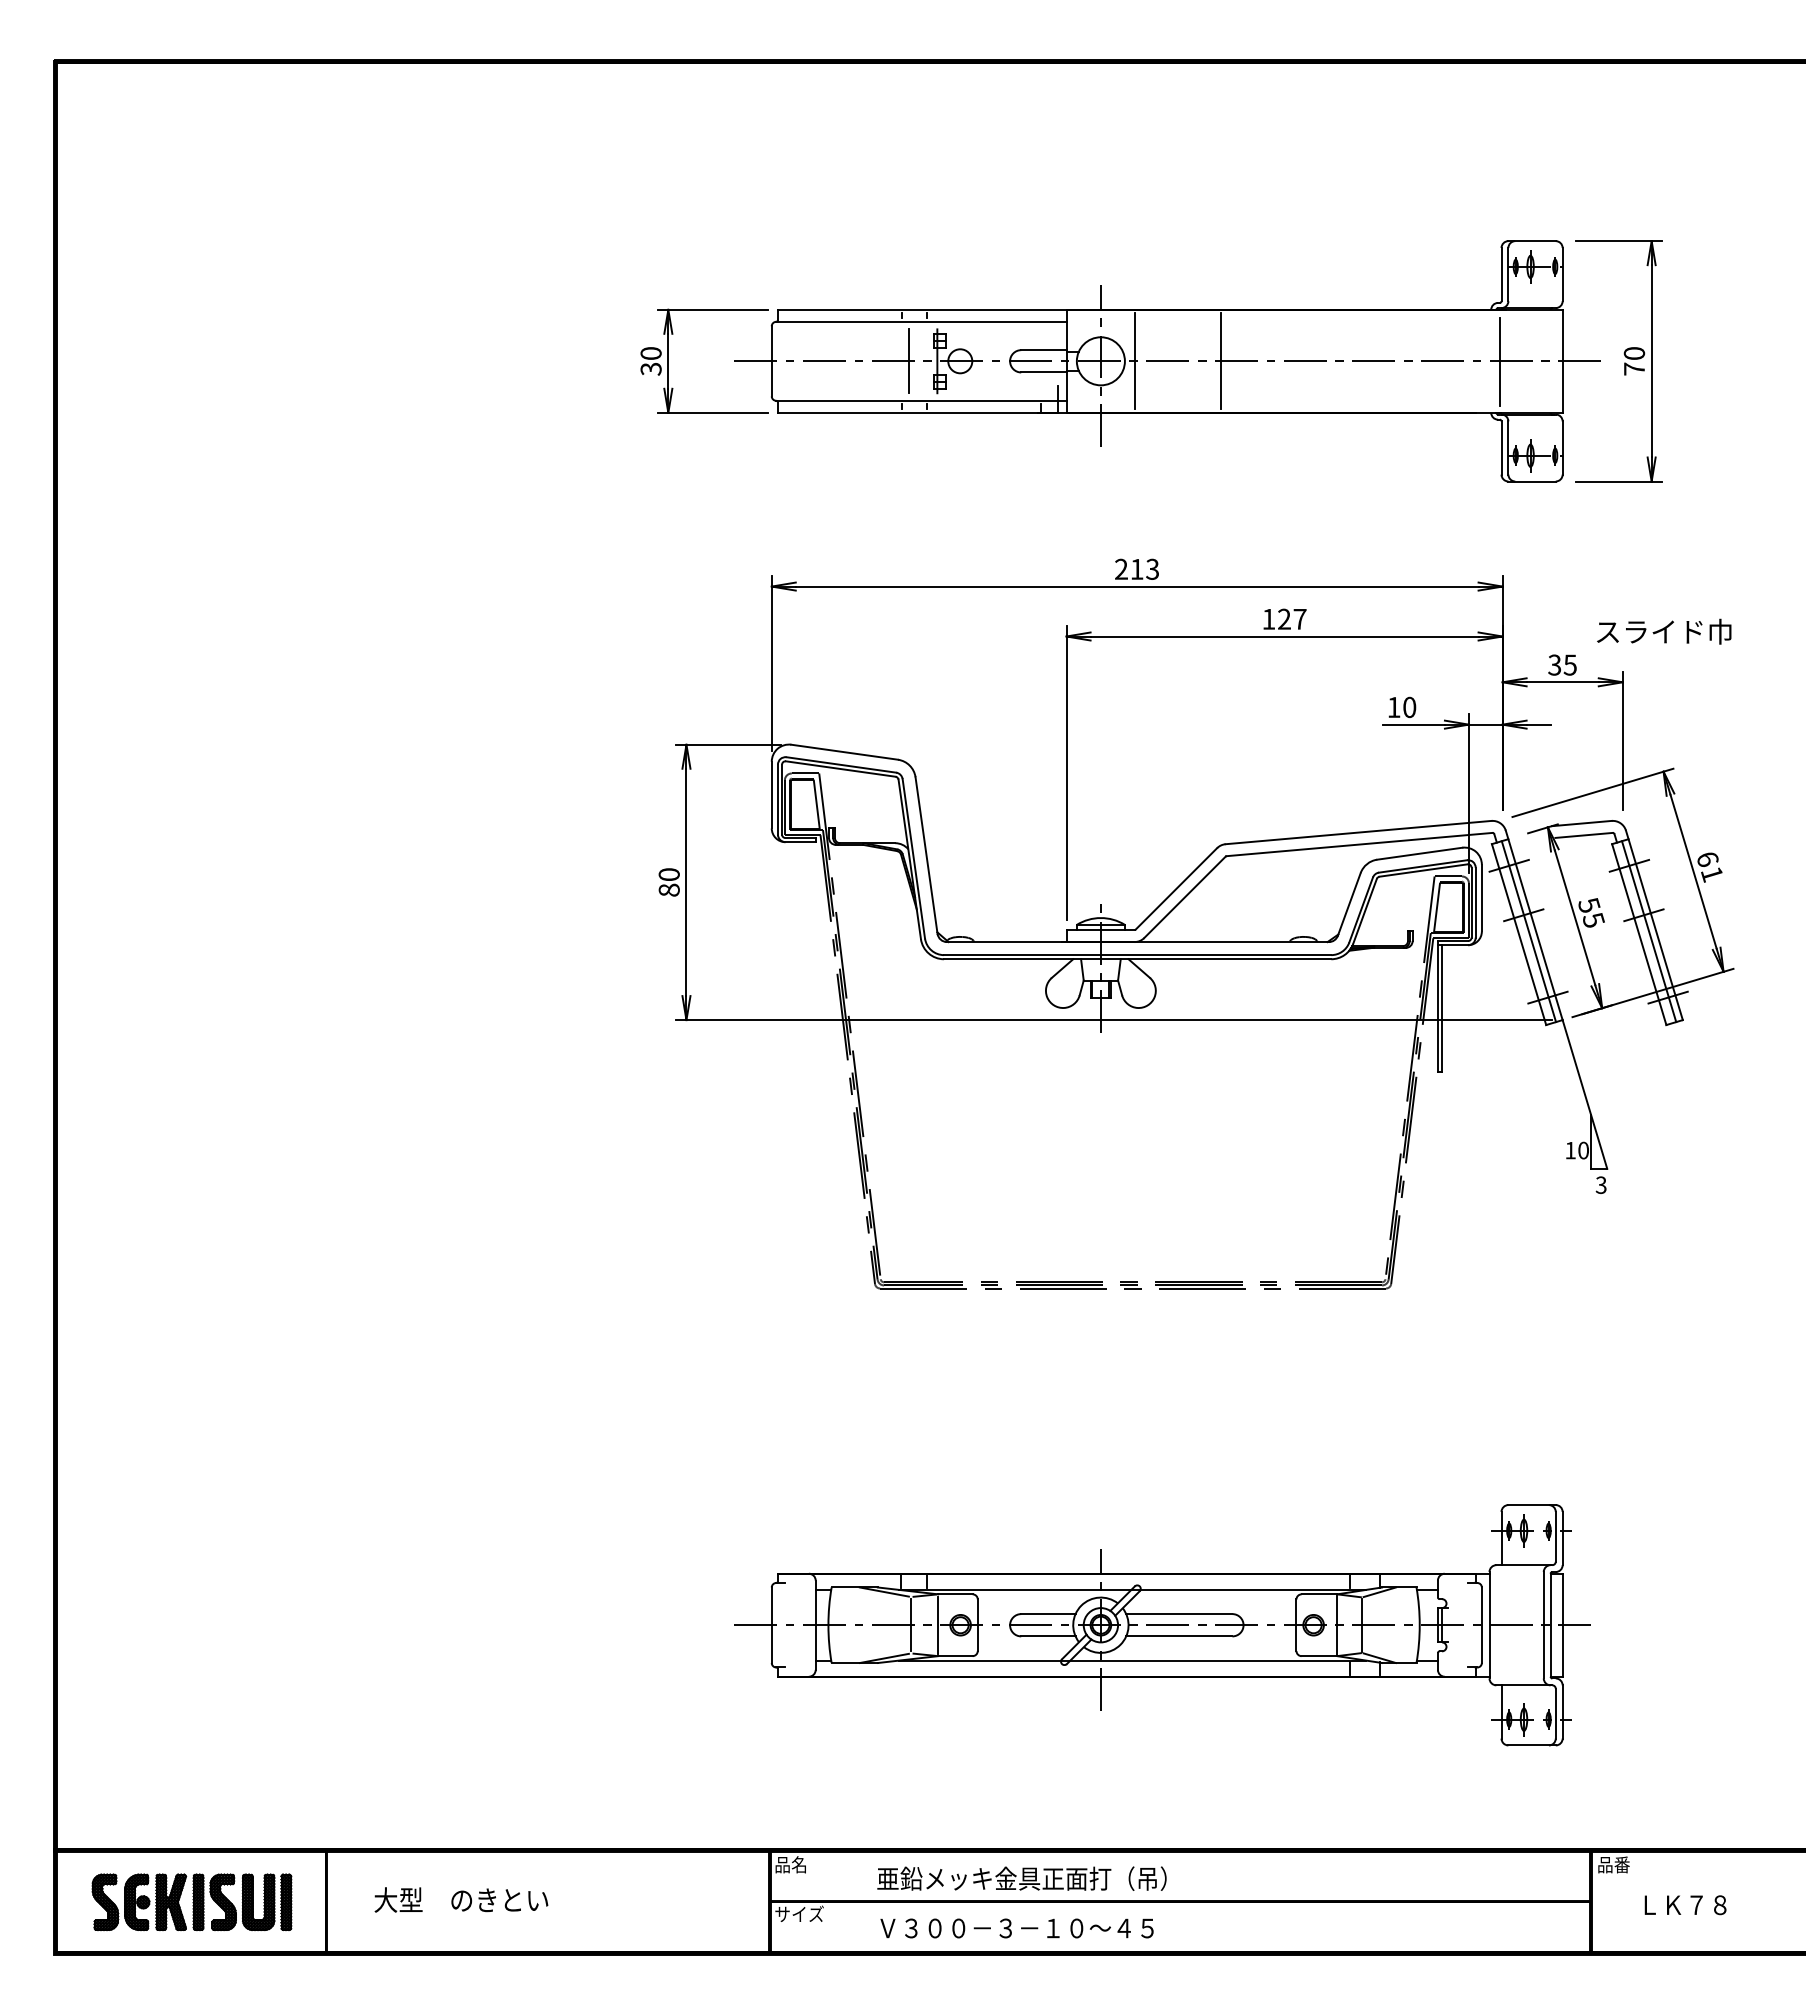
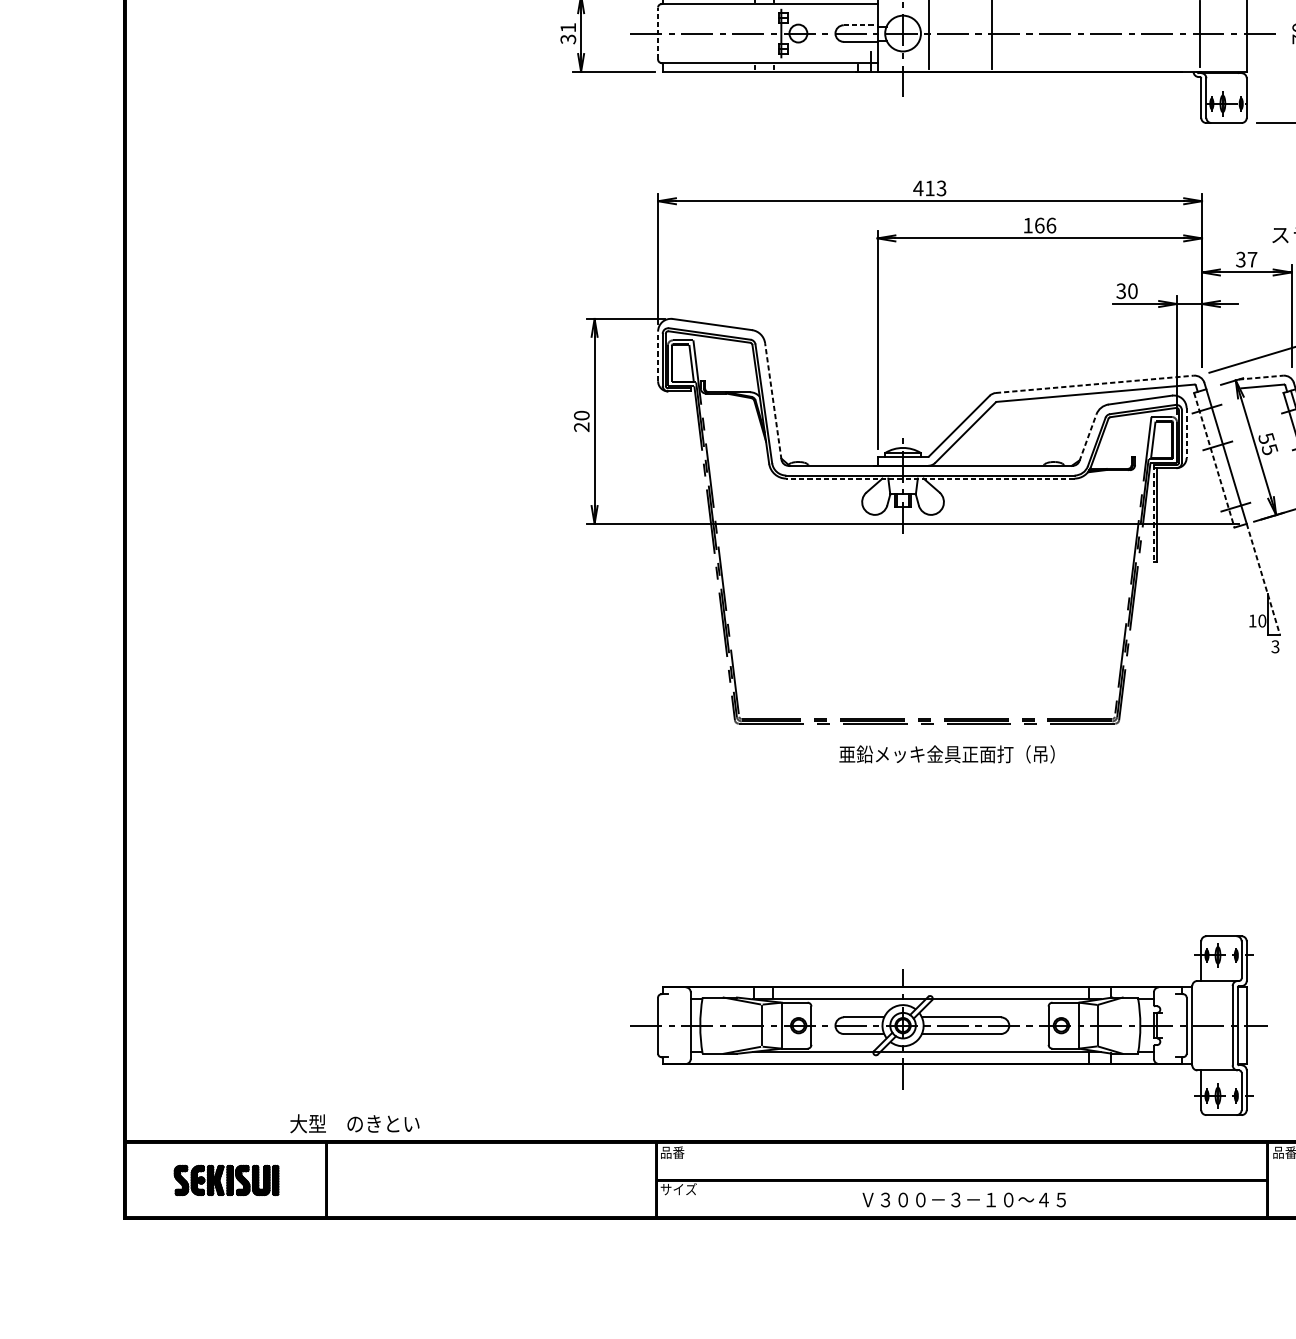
line: (1043, 350) -> (860, 25), solid -> dashed
text: (650, 353) -> (567, 27), 30 -> 31
line: (771, 360) -> (657, 32), solid -> dashed
line: (909, 361) -> (760, 33), removed
text: (1121, 568) -> (918, 187), 213 -> 413
text: (1292, 618) -> (1045, 225), 127 -> 166
text: (1569, 664) -> (1251, 259), 35 -> 37
text: (1393, 707) -> (1120, 291), 10 -> 30
line: (771, 794) -> (657, 356), solid -> dashed
line: (1581, 823) -> (1260, 377), solid -> dashed
line: (1359, 832) -> (1095, 384), solid -> dashed
line: (926, 855) -> (773, 401), solid -> dashed
text: (668, 889) -> (581, 426), 80 -> 20
line: (1481, 898) -> (1186, 433), solid -> dashed
line: (1349, 903) -> (1088, 437), solid -> dashed
line: (1528, 931) -> (1221, 457), removed
line: (1519, 935) -> (1214, 460), solid -> dashed
line: (1137, 959) -> (930, 478), solid -> dashed
line: (1437, 1006) -> (1153, 513), solid -> dashed
line: (1584, 1094) -> (1263, 579), solid -> dashed
part: (1162, 1625) -> (948, 1025), moved
text: (799, 1864) -> (678, 1152), 品名 -> 品番
text: (1021, 1878) -> (946, 754), moved
text: (461, 1899) -> (354, 1123), moved
part: (191, 1901) -> (226, 1179), size x0.7
text: (1016, 1928) -> (963, 1200), moved

